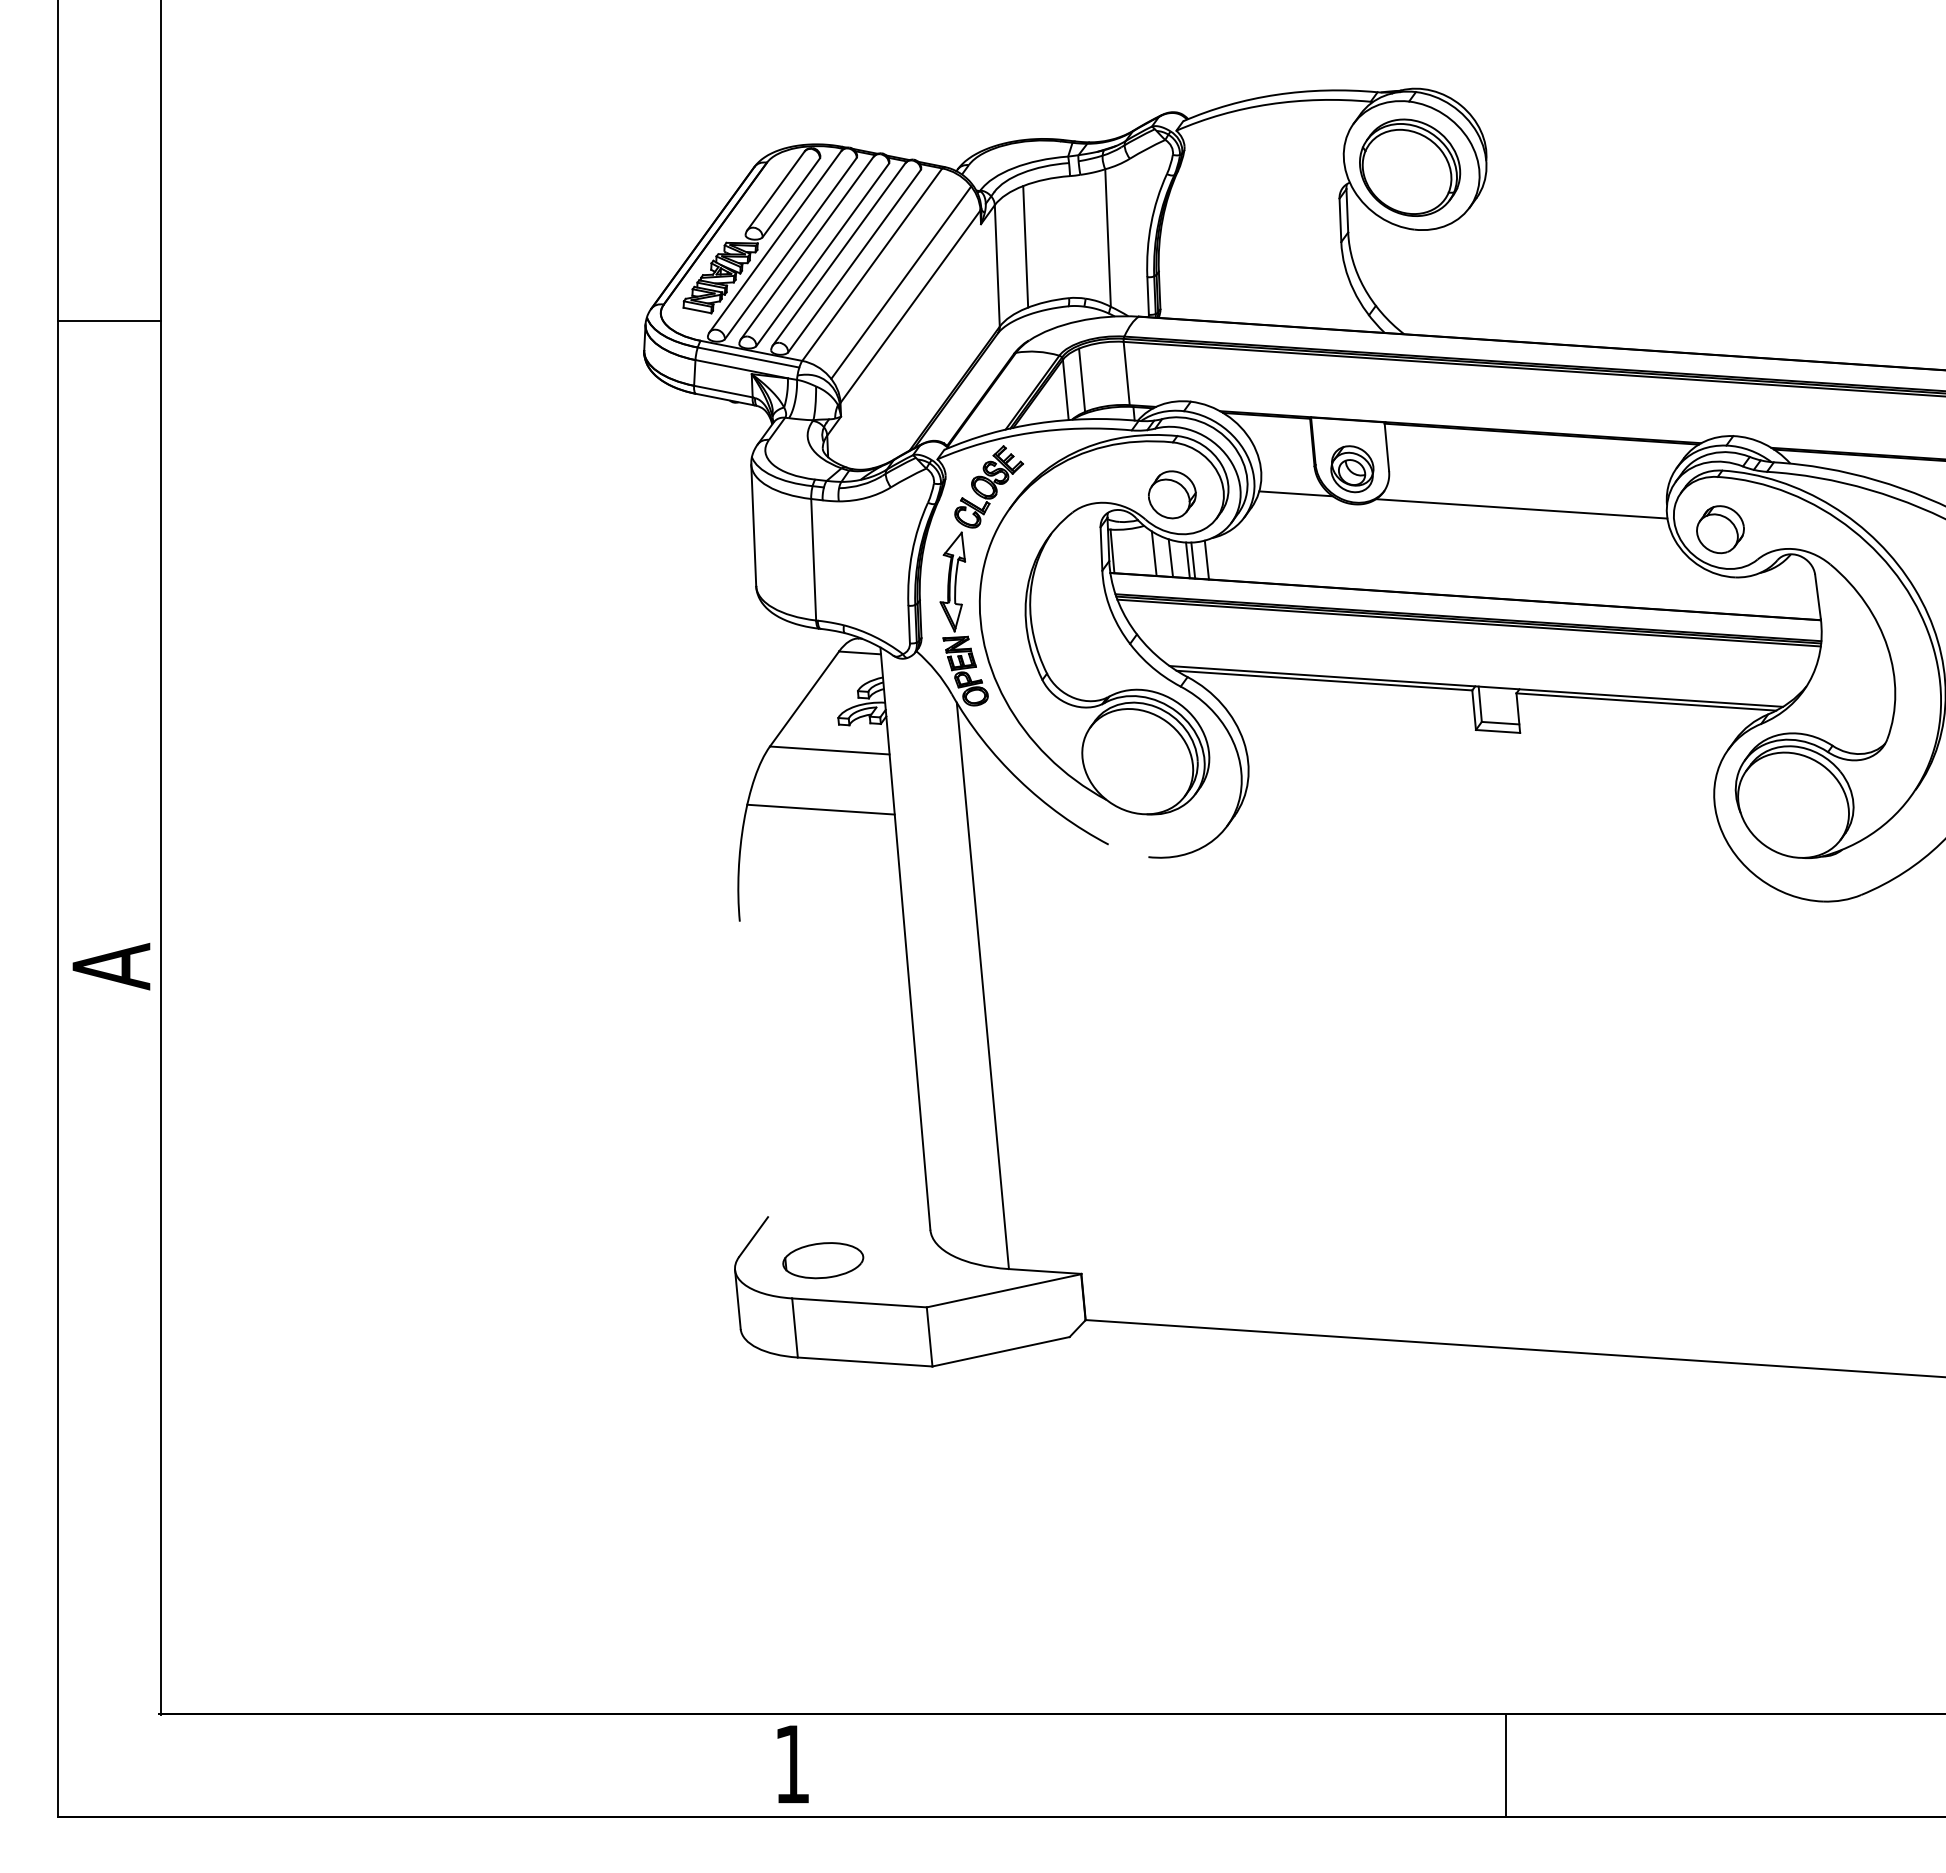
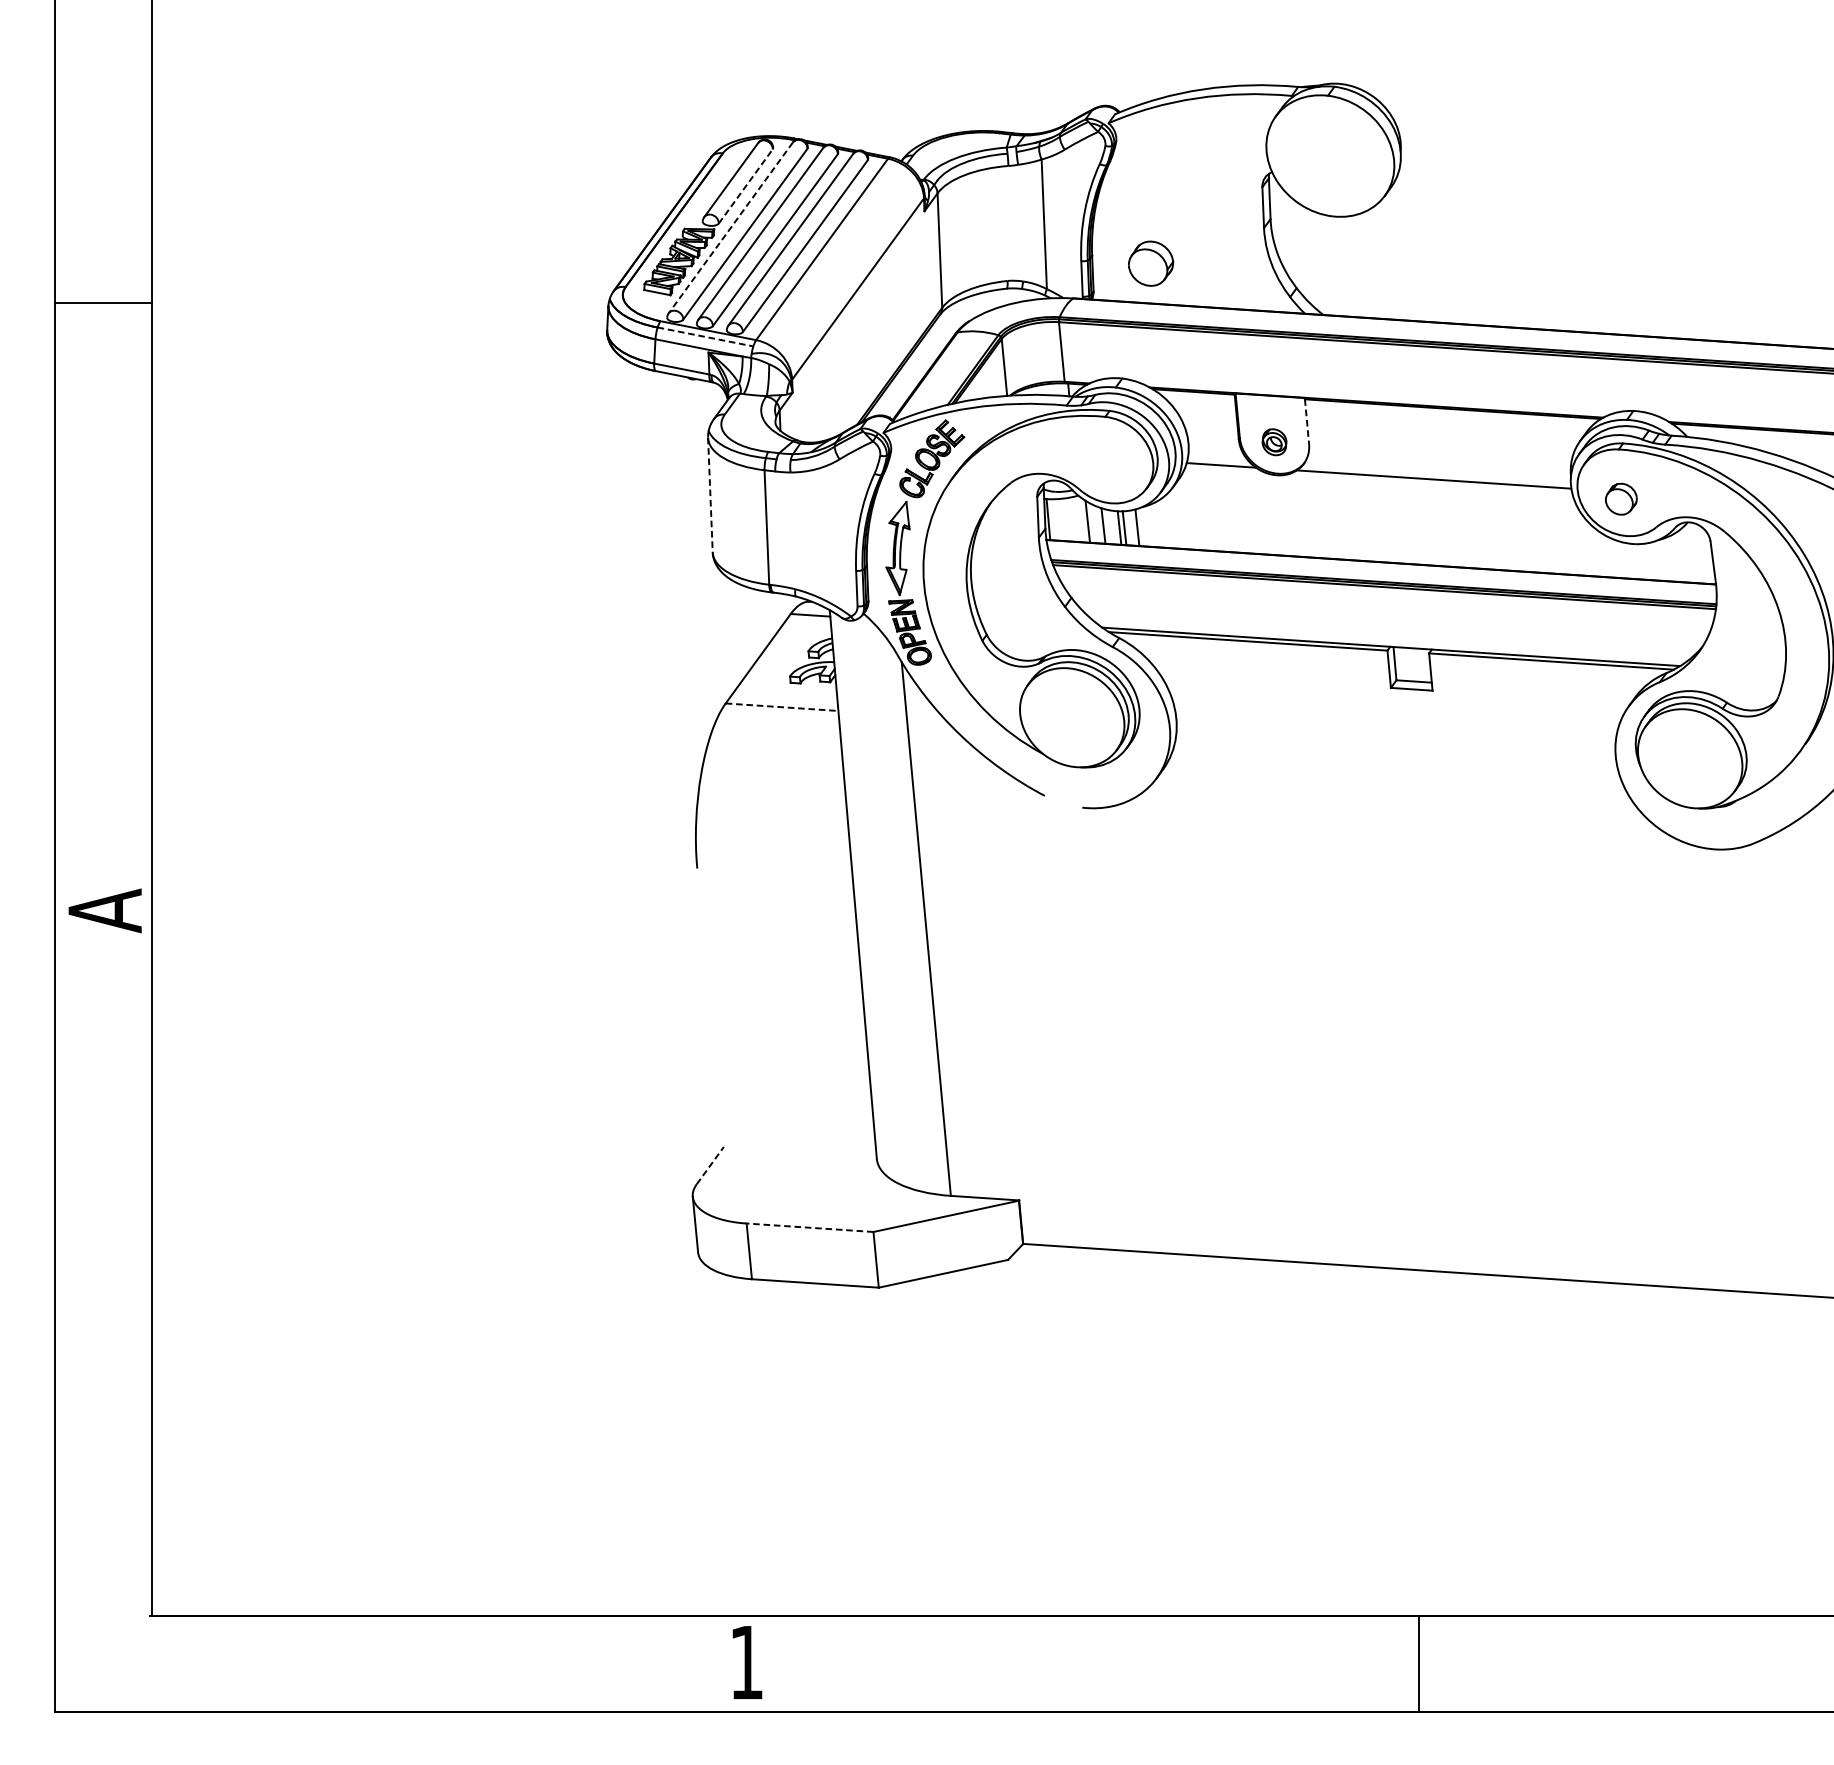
part: (1410, 167) -> (1329, 157), removed
line: (791, 197) -> (745, 186), solid -> dashed
line: (775, 242) -> (730, 228), solid -> dashed
line: (1025, 246) -> (966, 232), removed
line: (901, 282) -> (849, 266), removed
line: (748, 357) -> (705, 336), solid -> dashed
line: (1082, 379) -> (1020, 357), removed
line: (1386, 447) -> (1306, 421), solid -> dashed
part: (1352, 469) -> (1274, 442), size x0.6
part: (1172, 494) -> (1151, 263), moved
line: (753, 525) -> (710, 495), solid -> dashed
part: (1720, 529) -> (1621, 498), size x0.7
line: (829, 750) -> (781, 707), solid -> dashed
line: (820, 809) -> (773, 762), removed
line: (753, 1236) -> (710, 1165), solid -> dashed
part: (823, 1260) -> (776, 1187), removed
line: (859, 1302) -> (810, 1227), solid -> dashed

